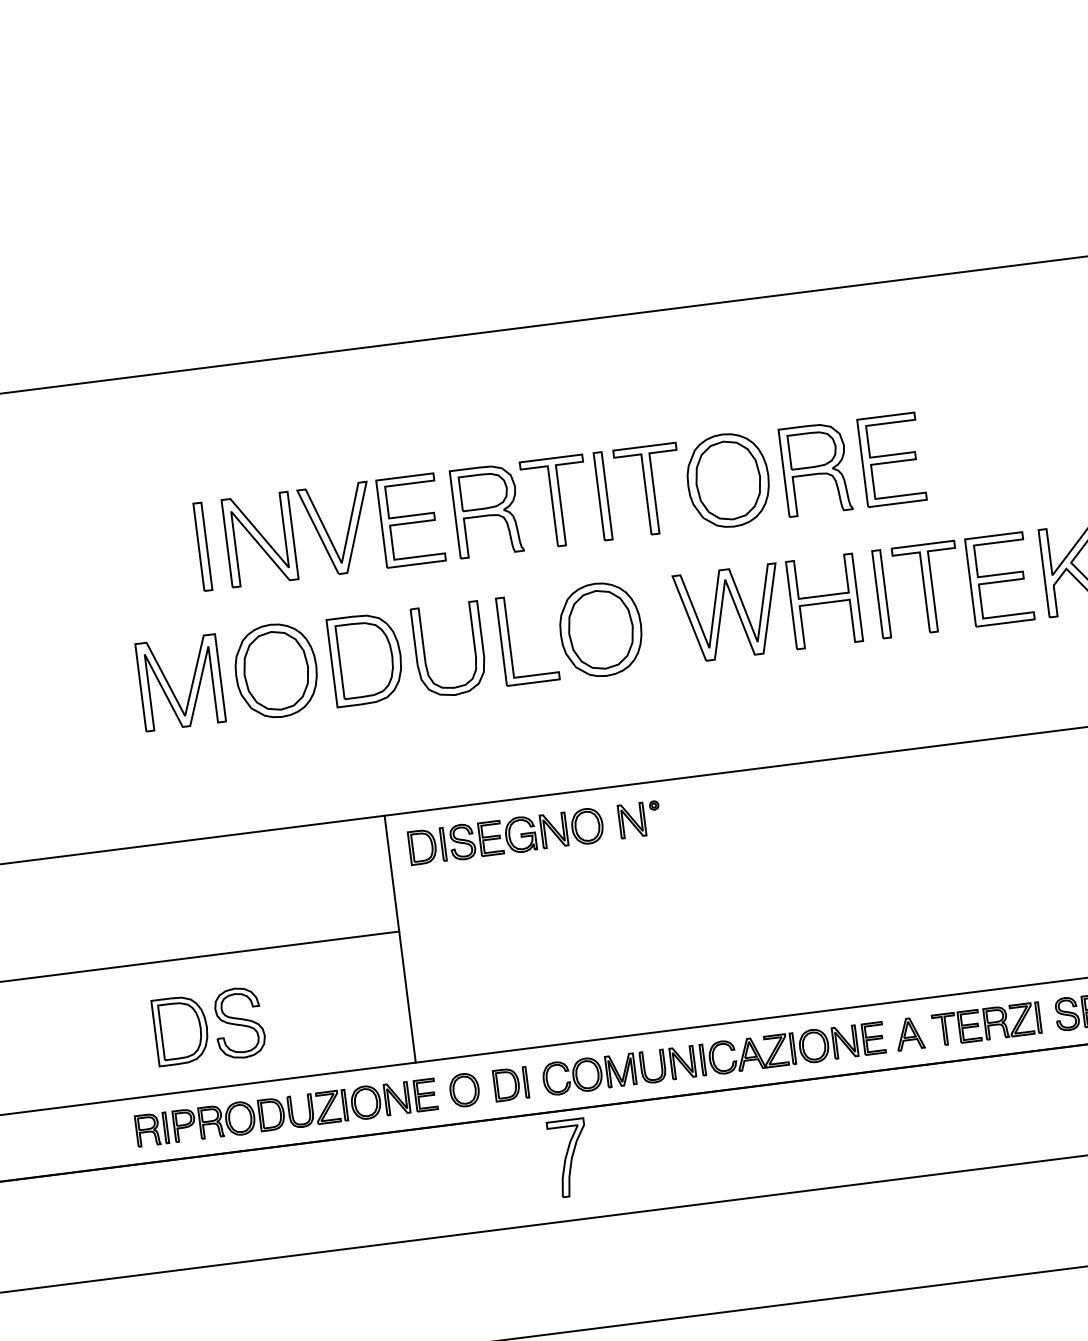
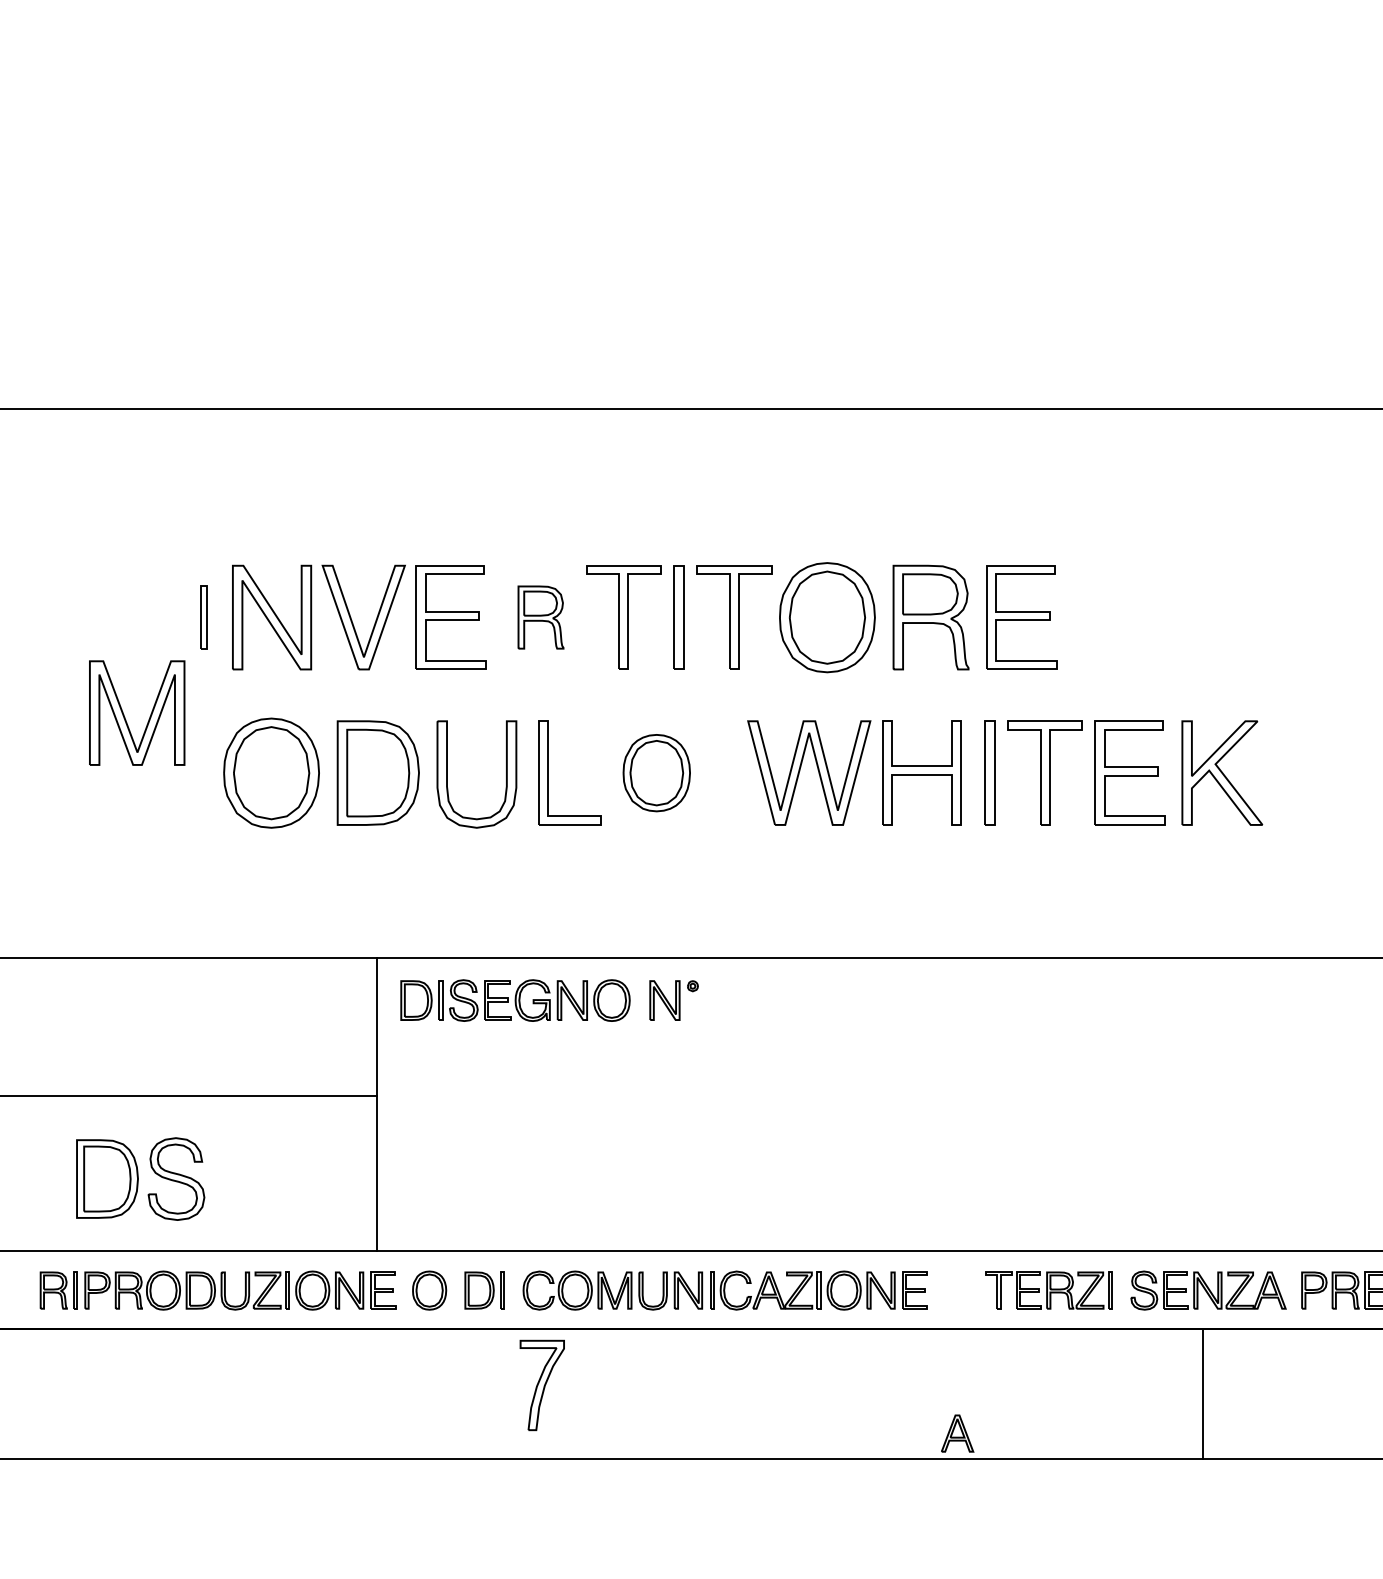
part: (486, 510) -> (540, 617), size x0.6
part: (202, 546) -> (203, 617), size x0.6
part: (600, 629) -> (656, 772), size x0.7
part: (191, 684) -> (149, 716), moved
part: (909, 1033) -> (957, 1433), moved

